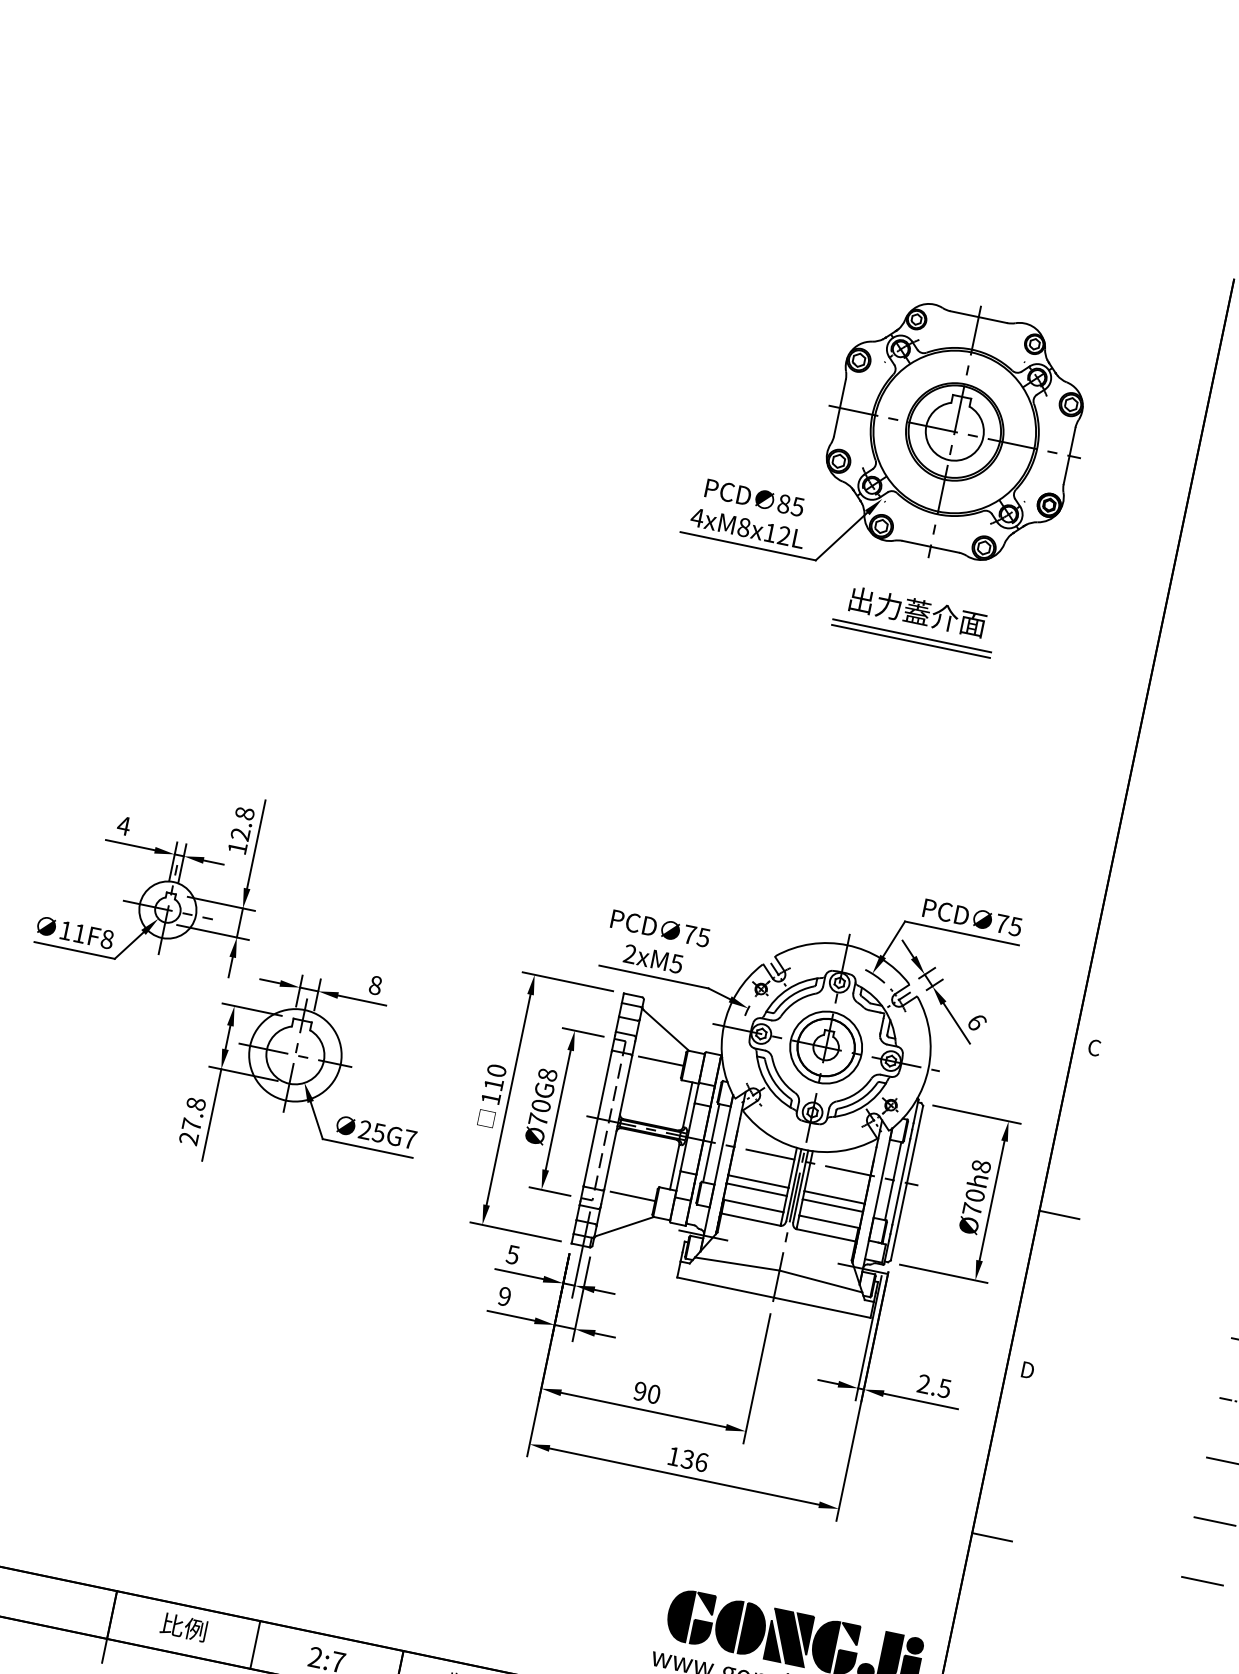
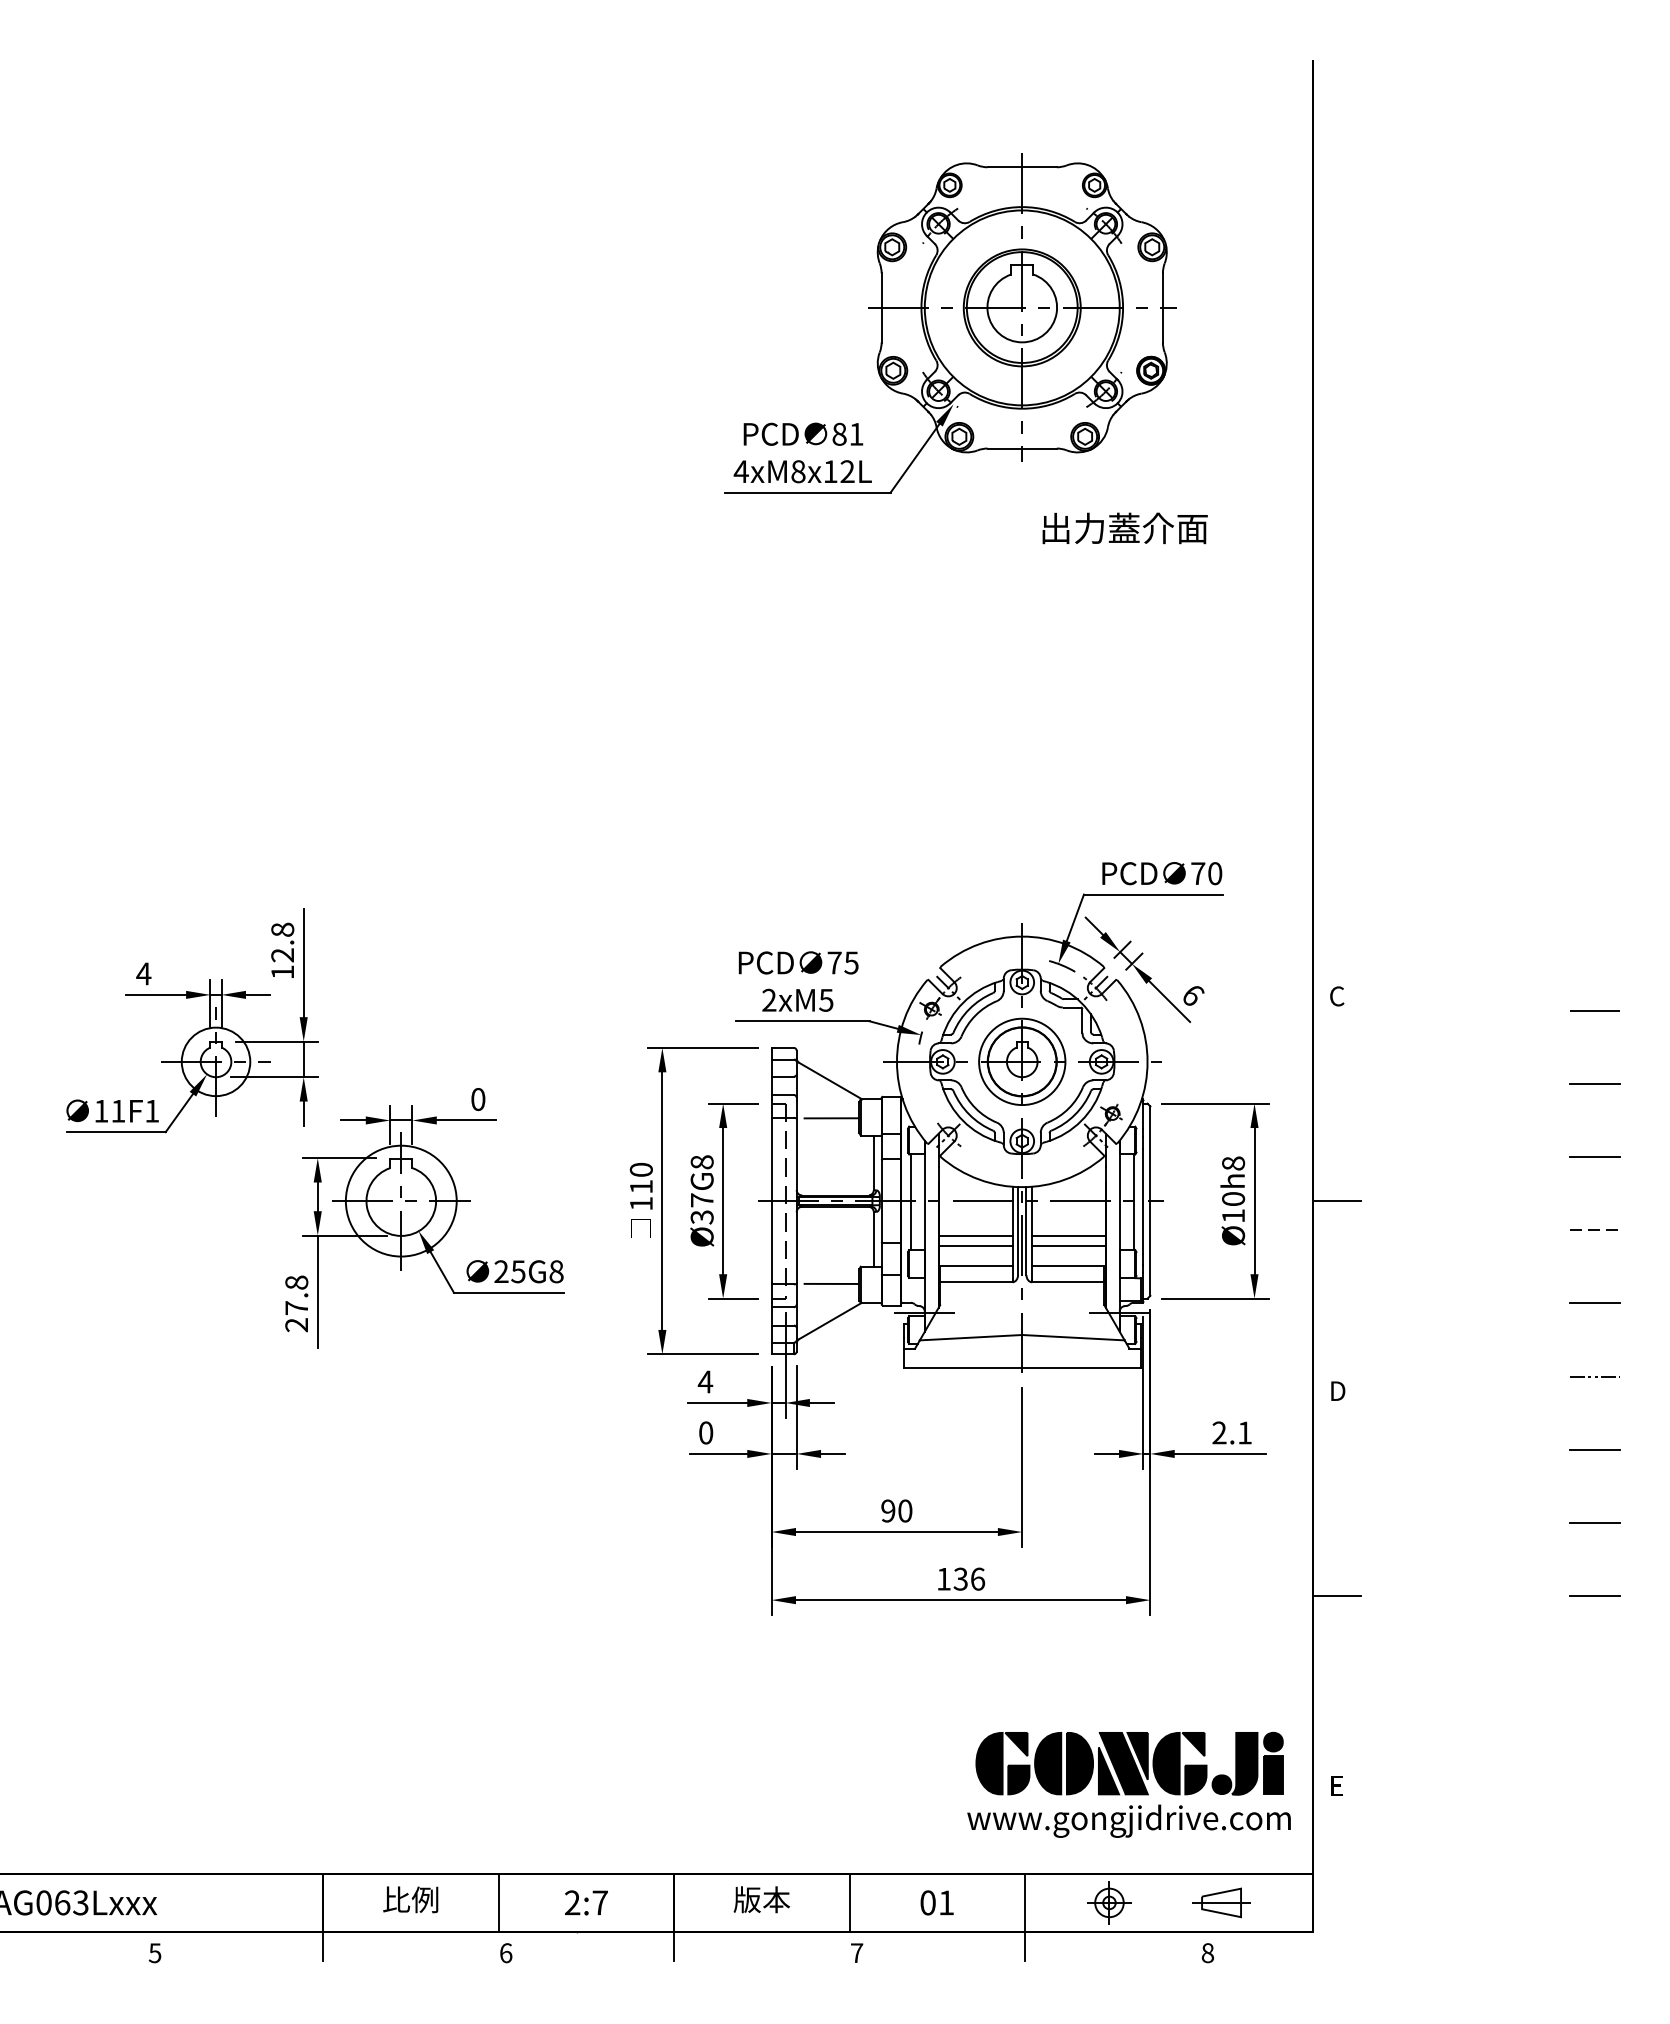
text: (797, 507) -> (856, 434), 85 -> 81
text: (917, 612) -> (1124, 528), moved
line: (911, 635) -> (1021, 557), removed
line: (910, 641) -> (1021, 564), removed
text: (1015, 926) -> (1214, 873), 75 -> 70
text: (107, 938) -> (152, 1110), 11F8 -> 11F1
text: (375, 985) -> (478, 1099), 8 -> 0
text: (539, 1112) -> (701, 1208), Ø70G8 -> Ø37G8
text: (410, 1139) -> (556, 1271), 25G7 -> 25G8
text: (972, 1209) -> (1233, 1215), Ø70h8 -> Ø10h8
text: (513, 1254) -> (705, 1381), 5 -> 4
text: (505, 1296) -> (706, 1432), 9 -> 0
text: (944, 1388) -> (1244, 1432), 2.5 -> 2.1

